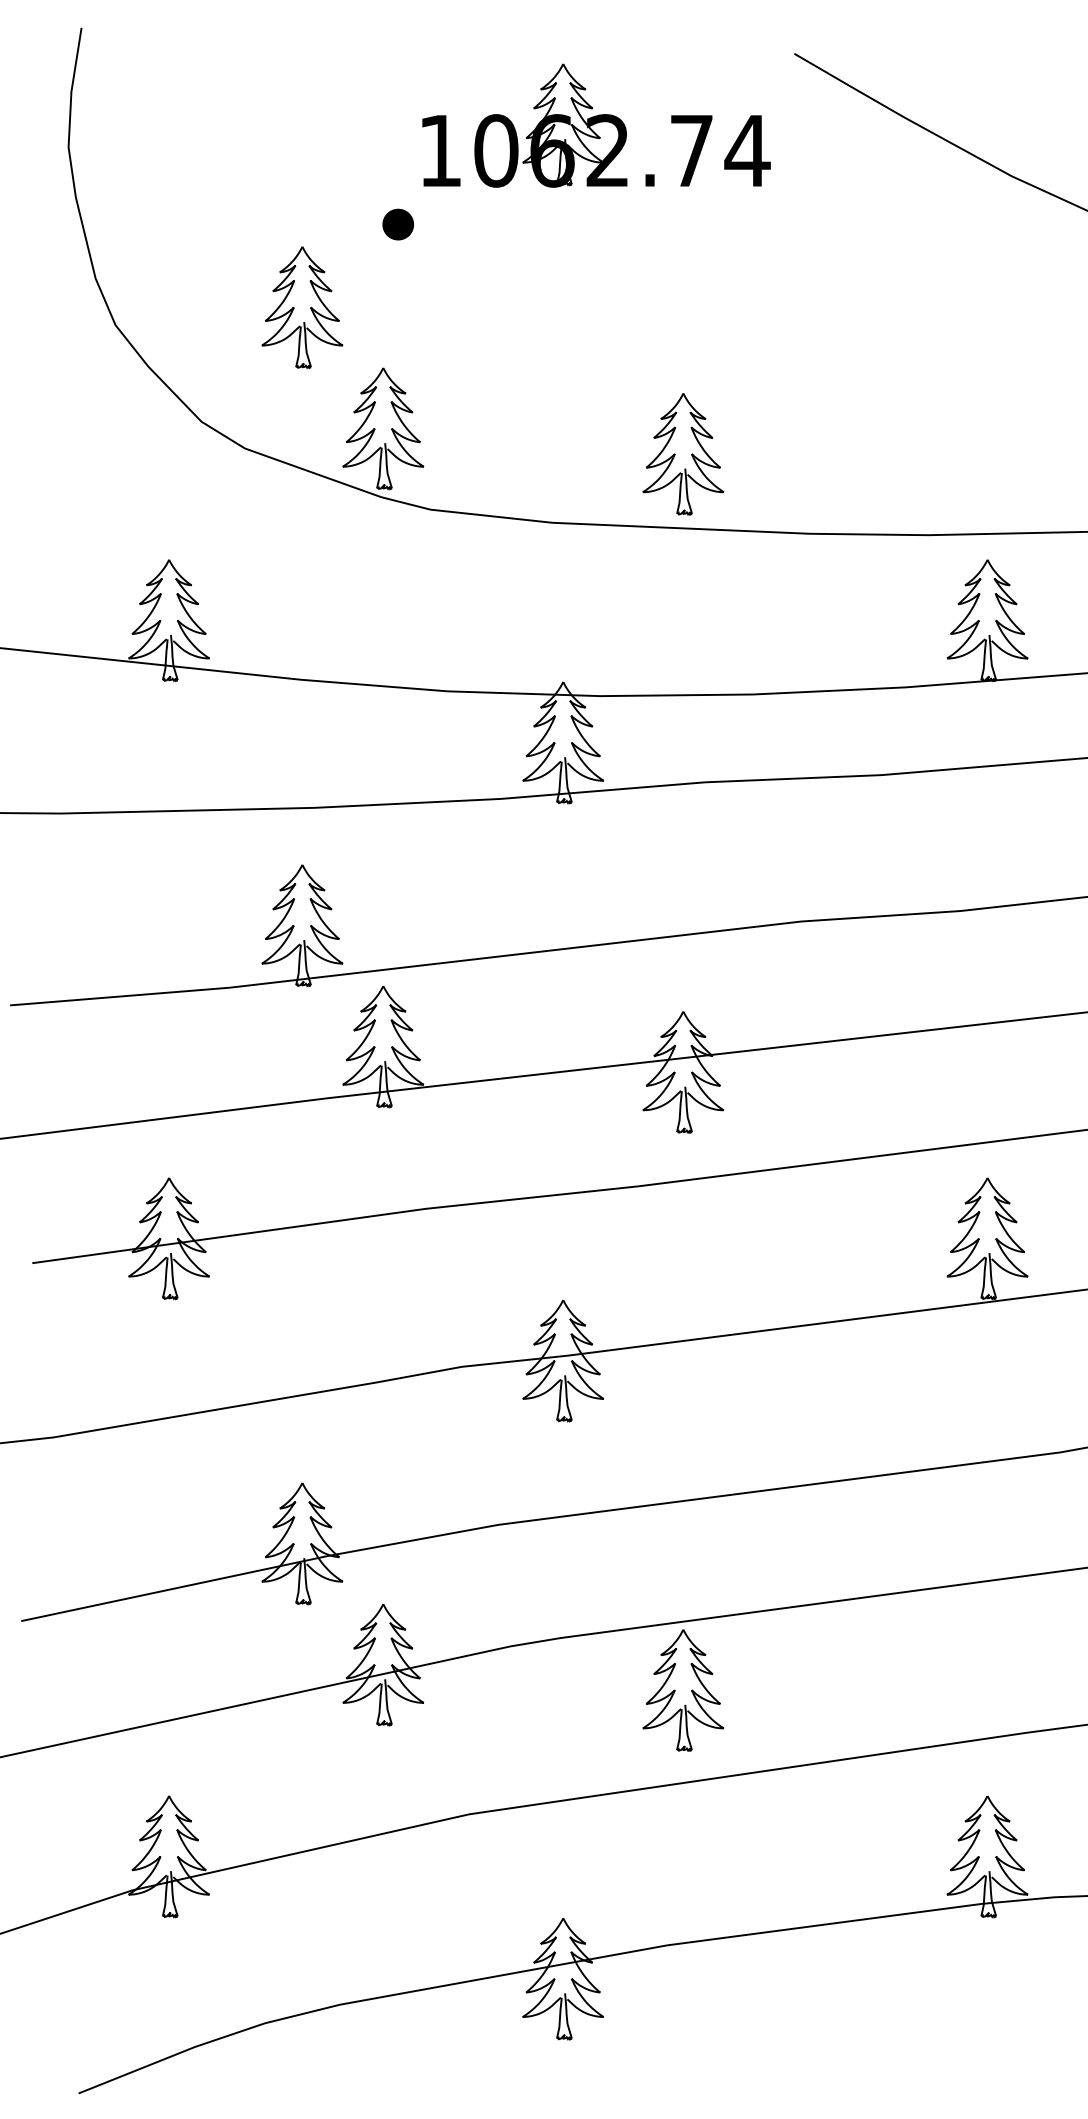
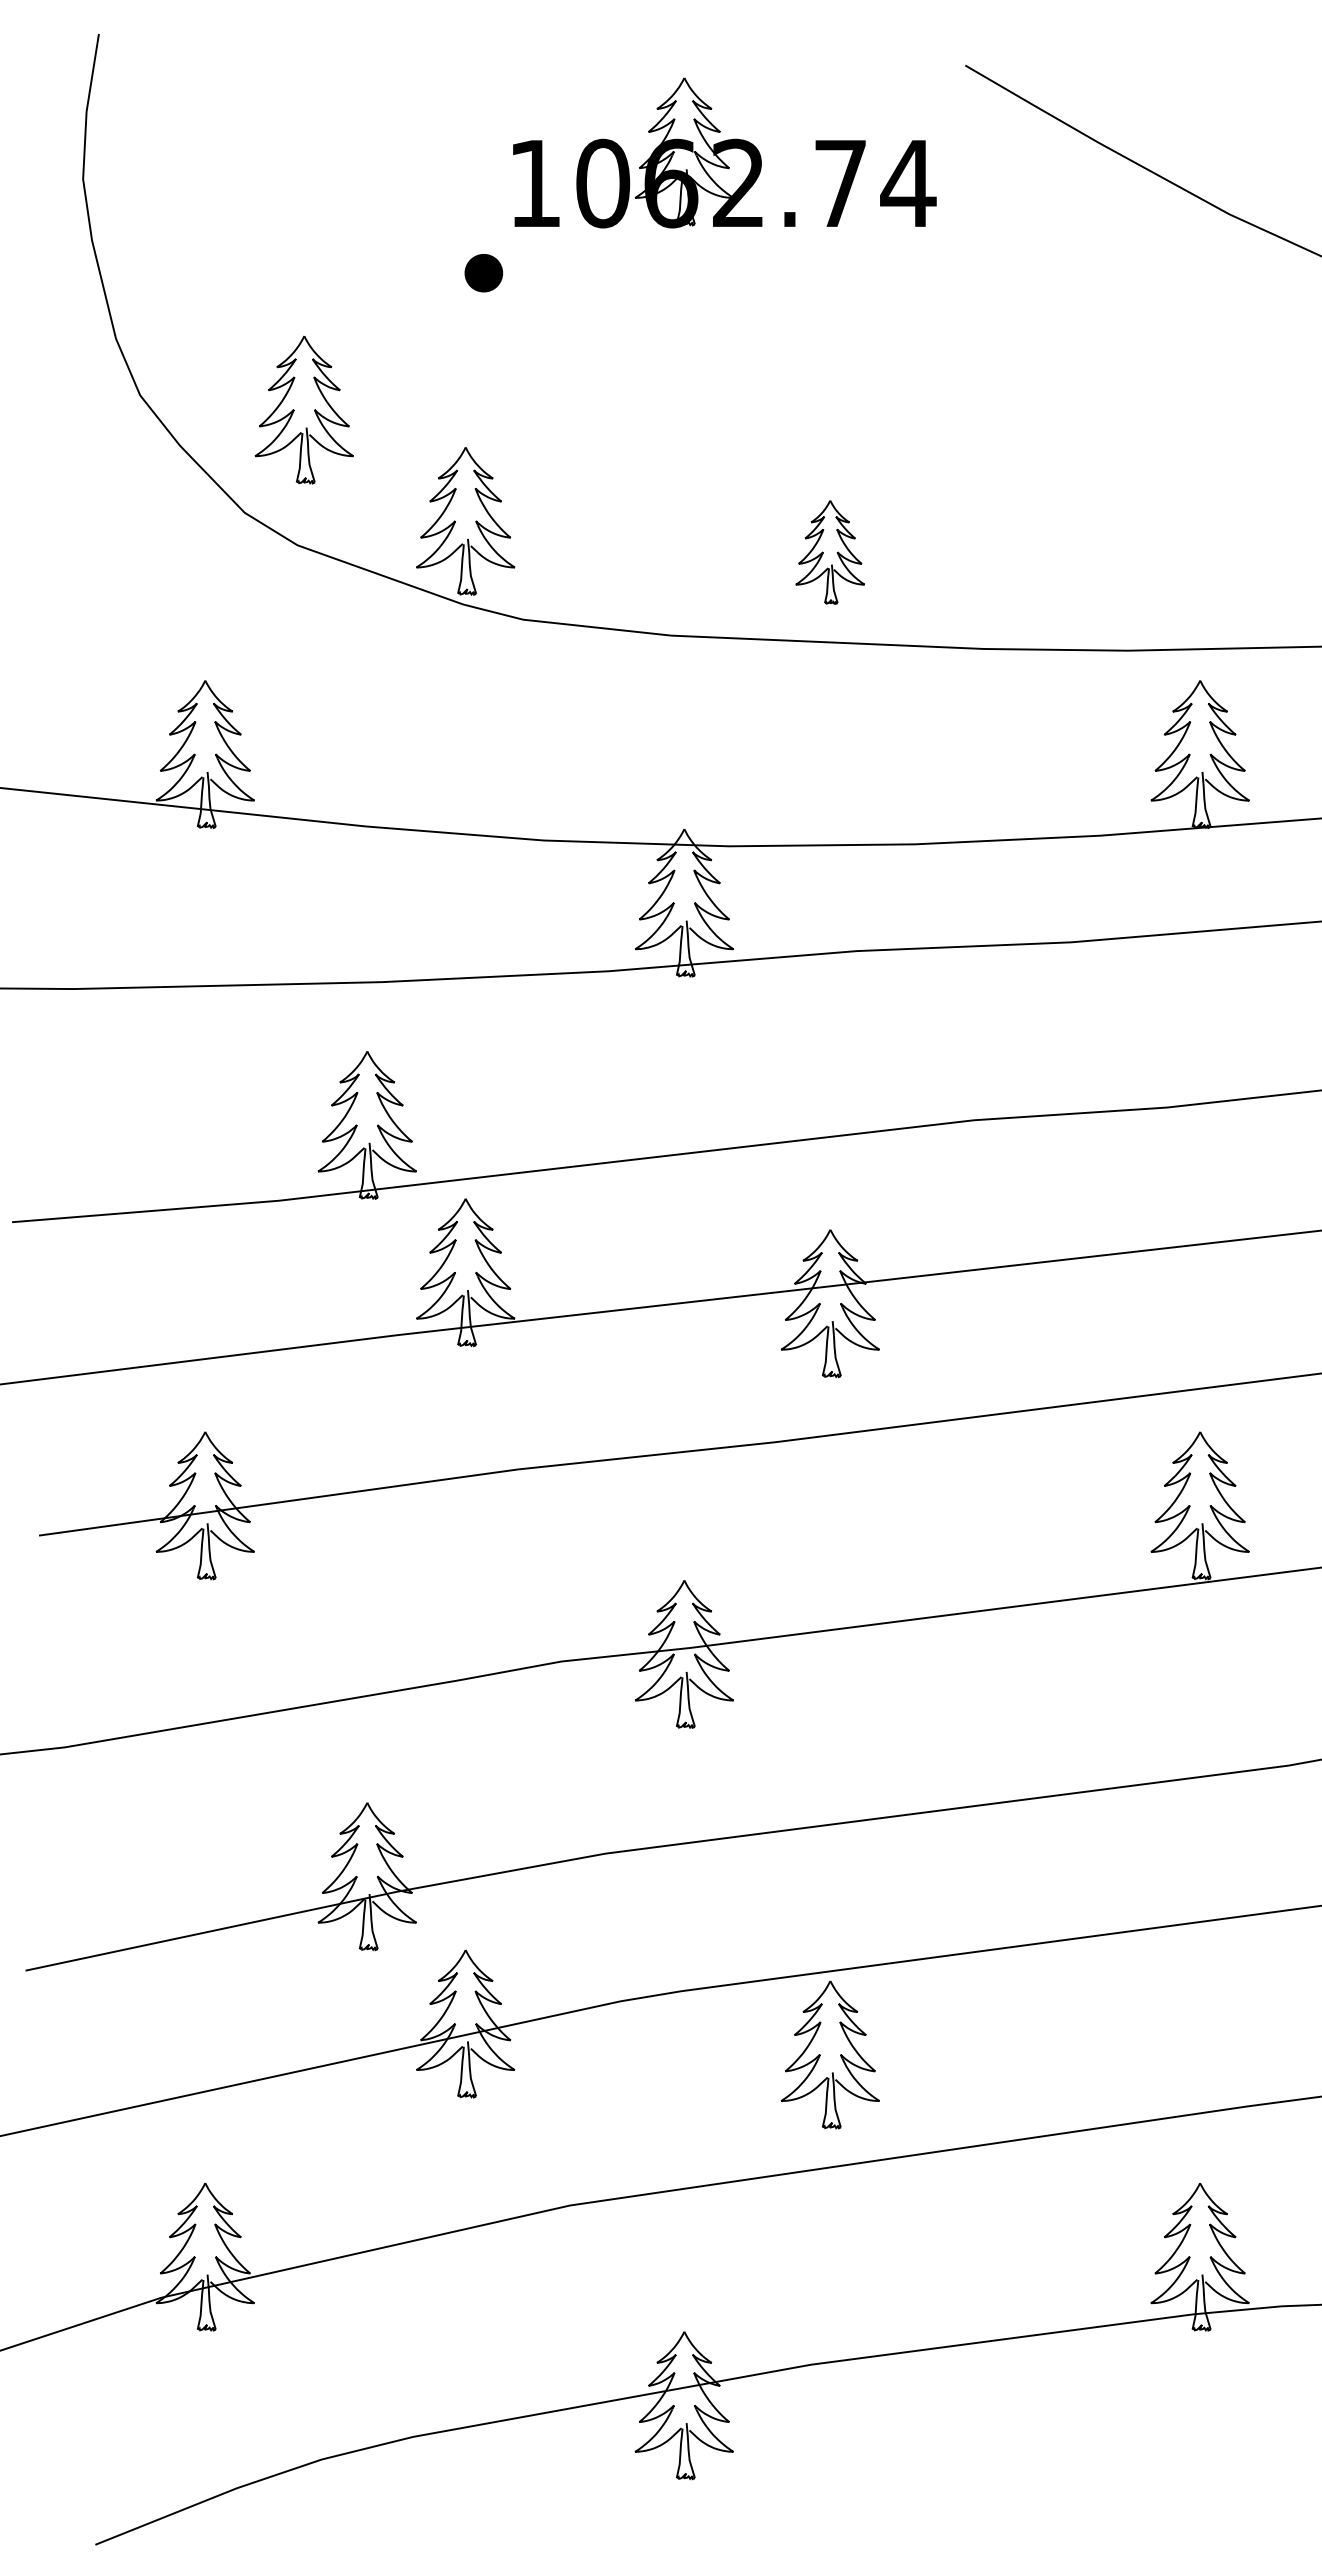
part: (301, 307) -> (303, 410), moved
part: (682, 454) -> (829, 552), size x0.7

